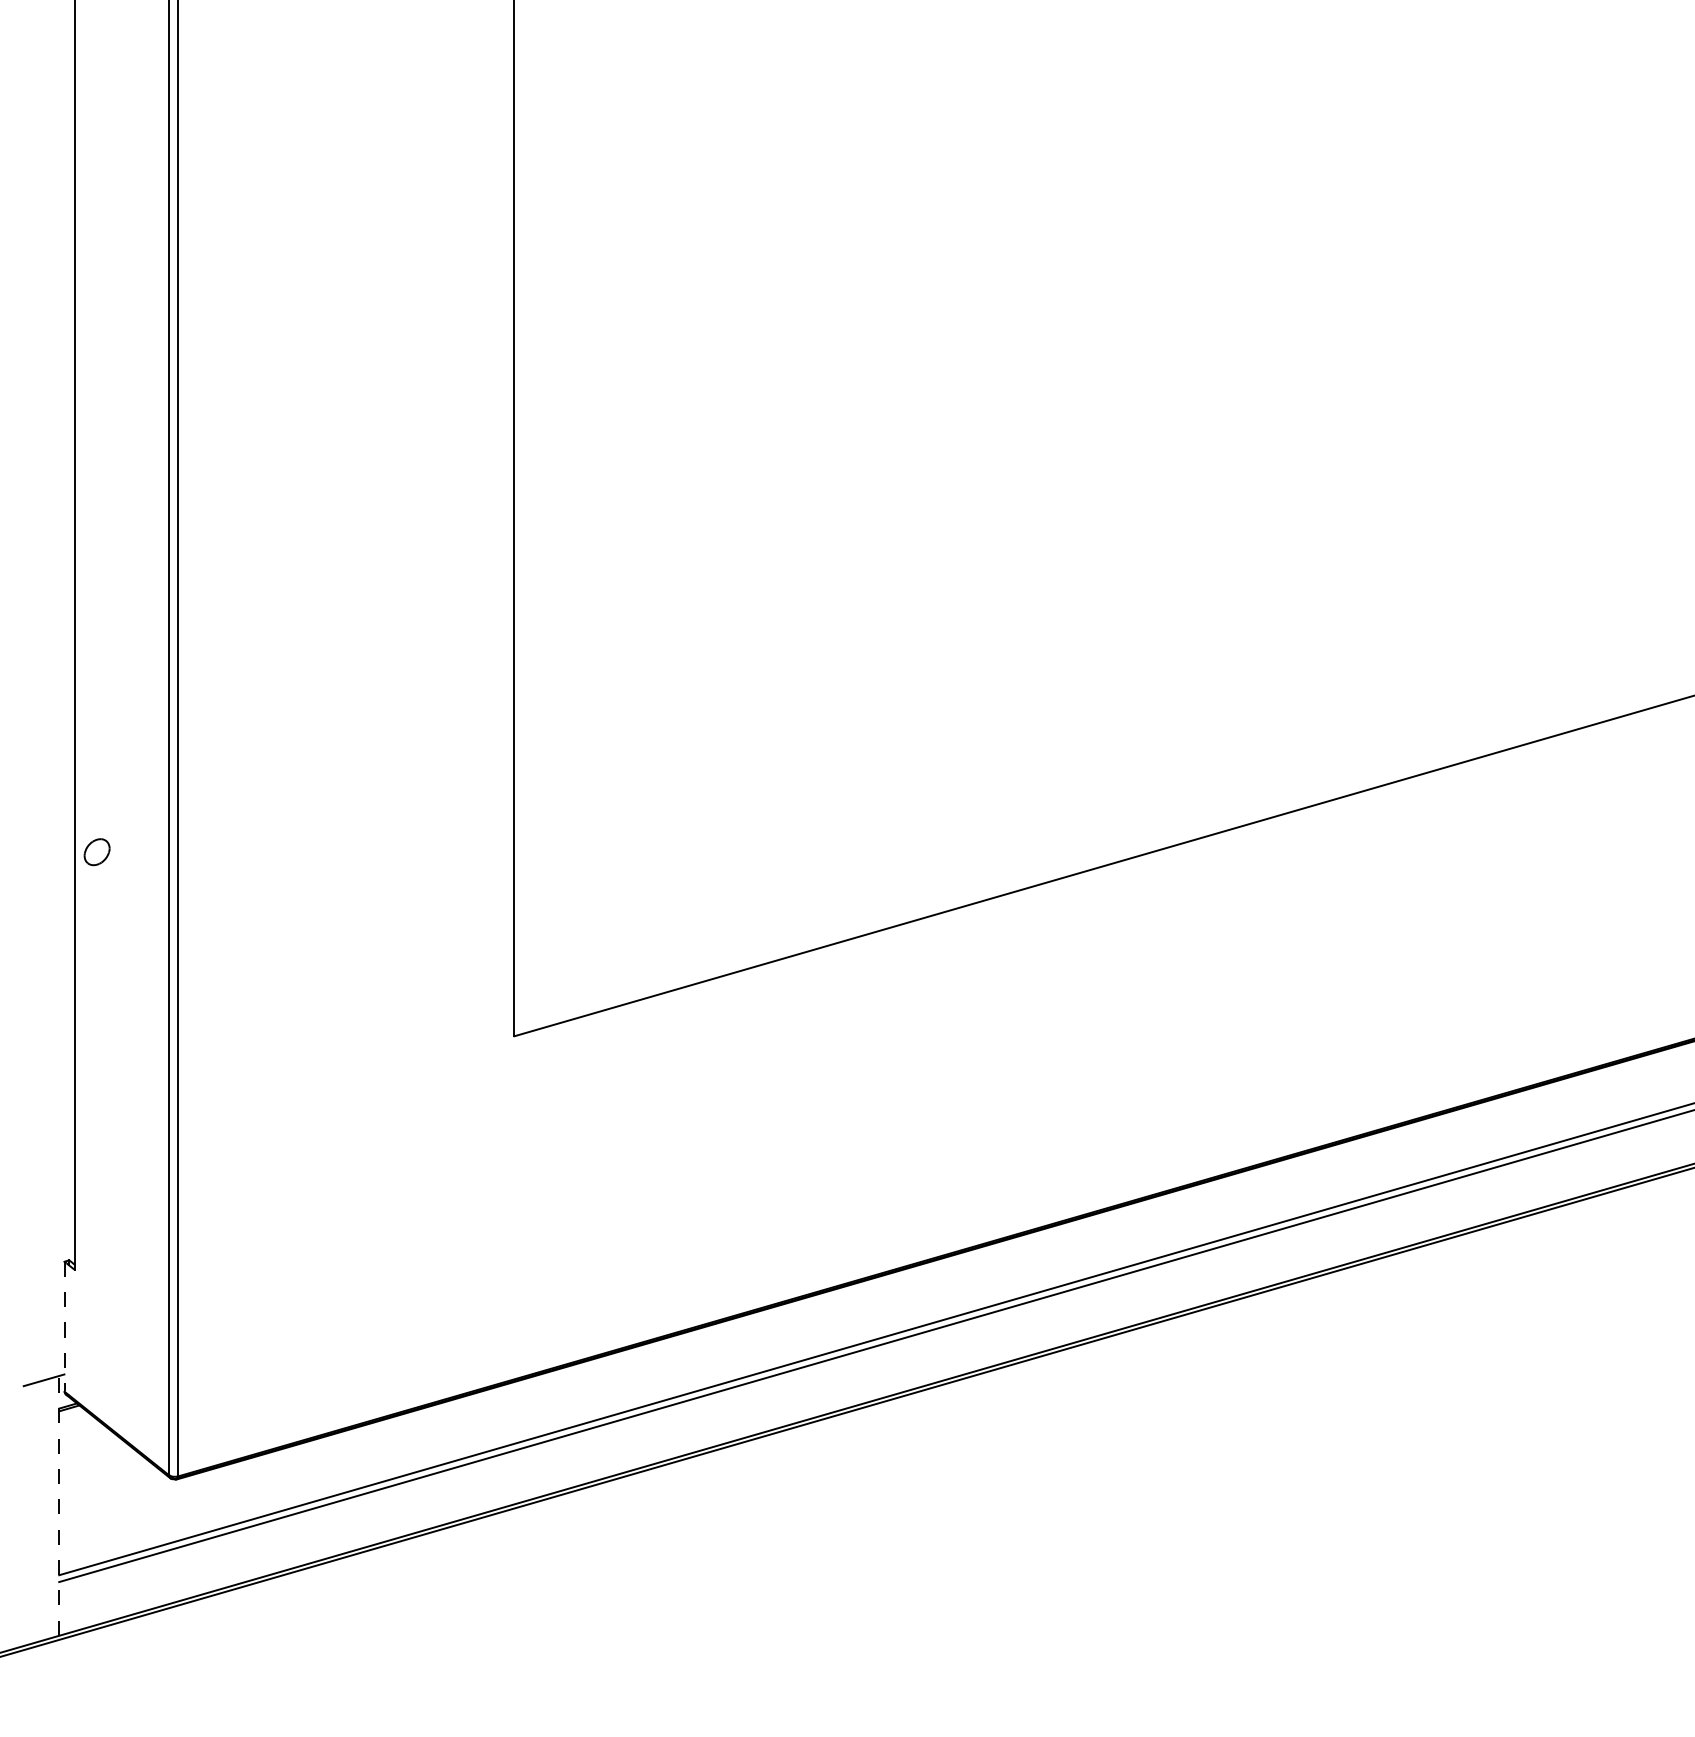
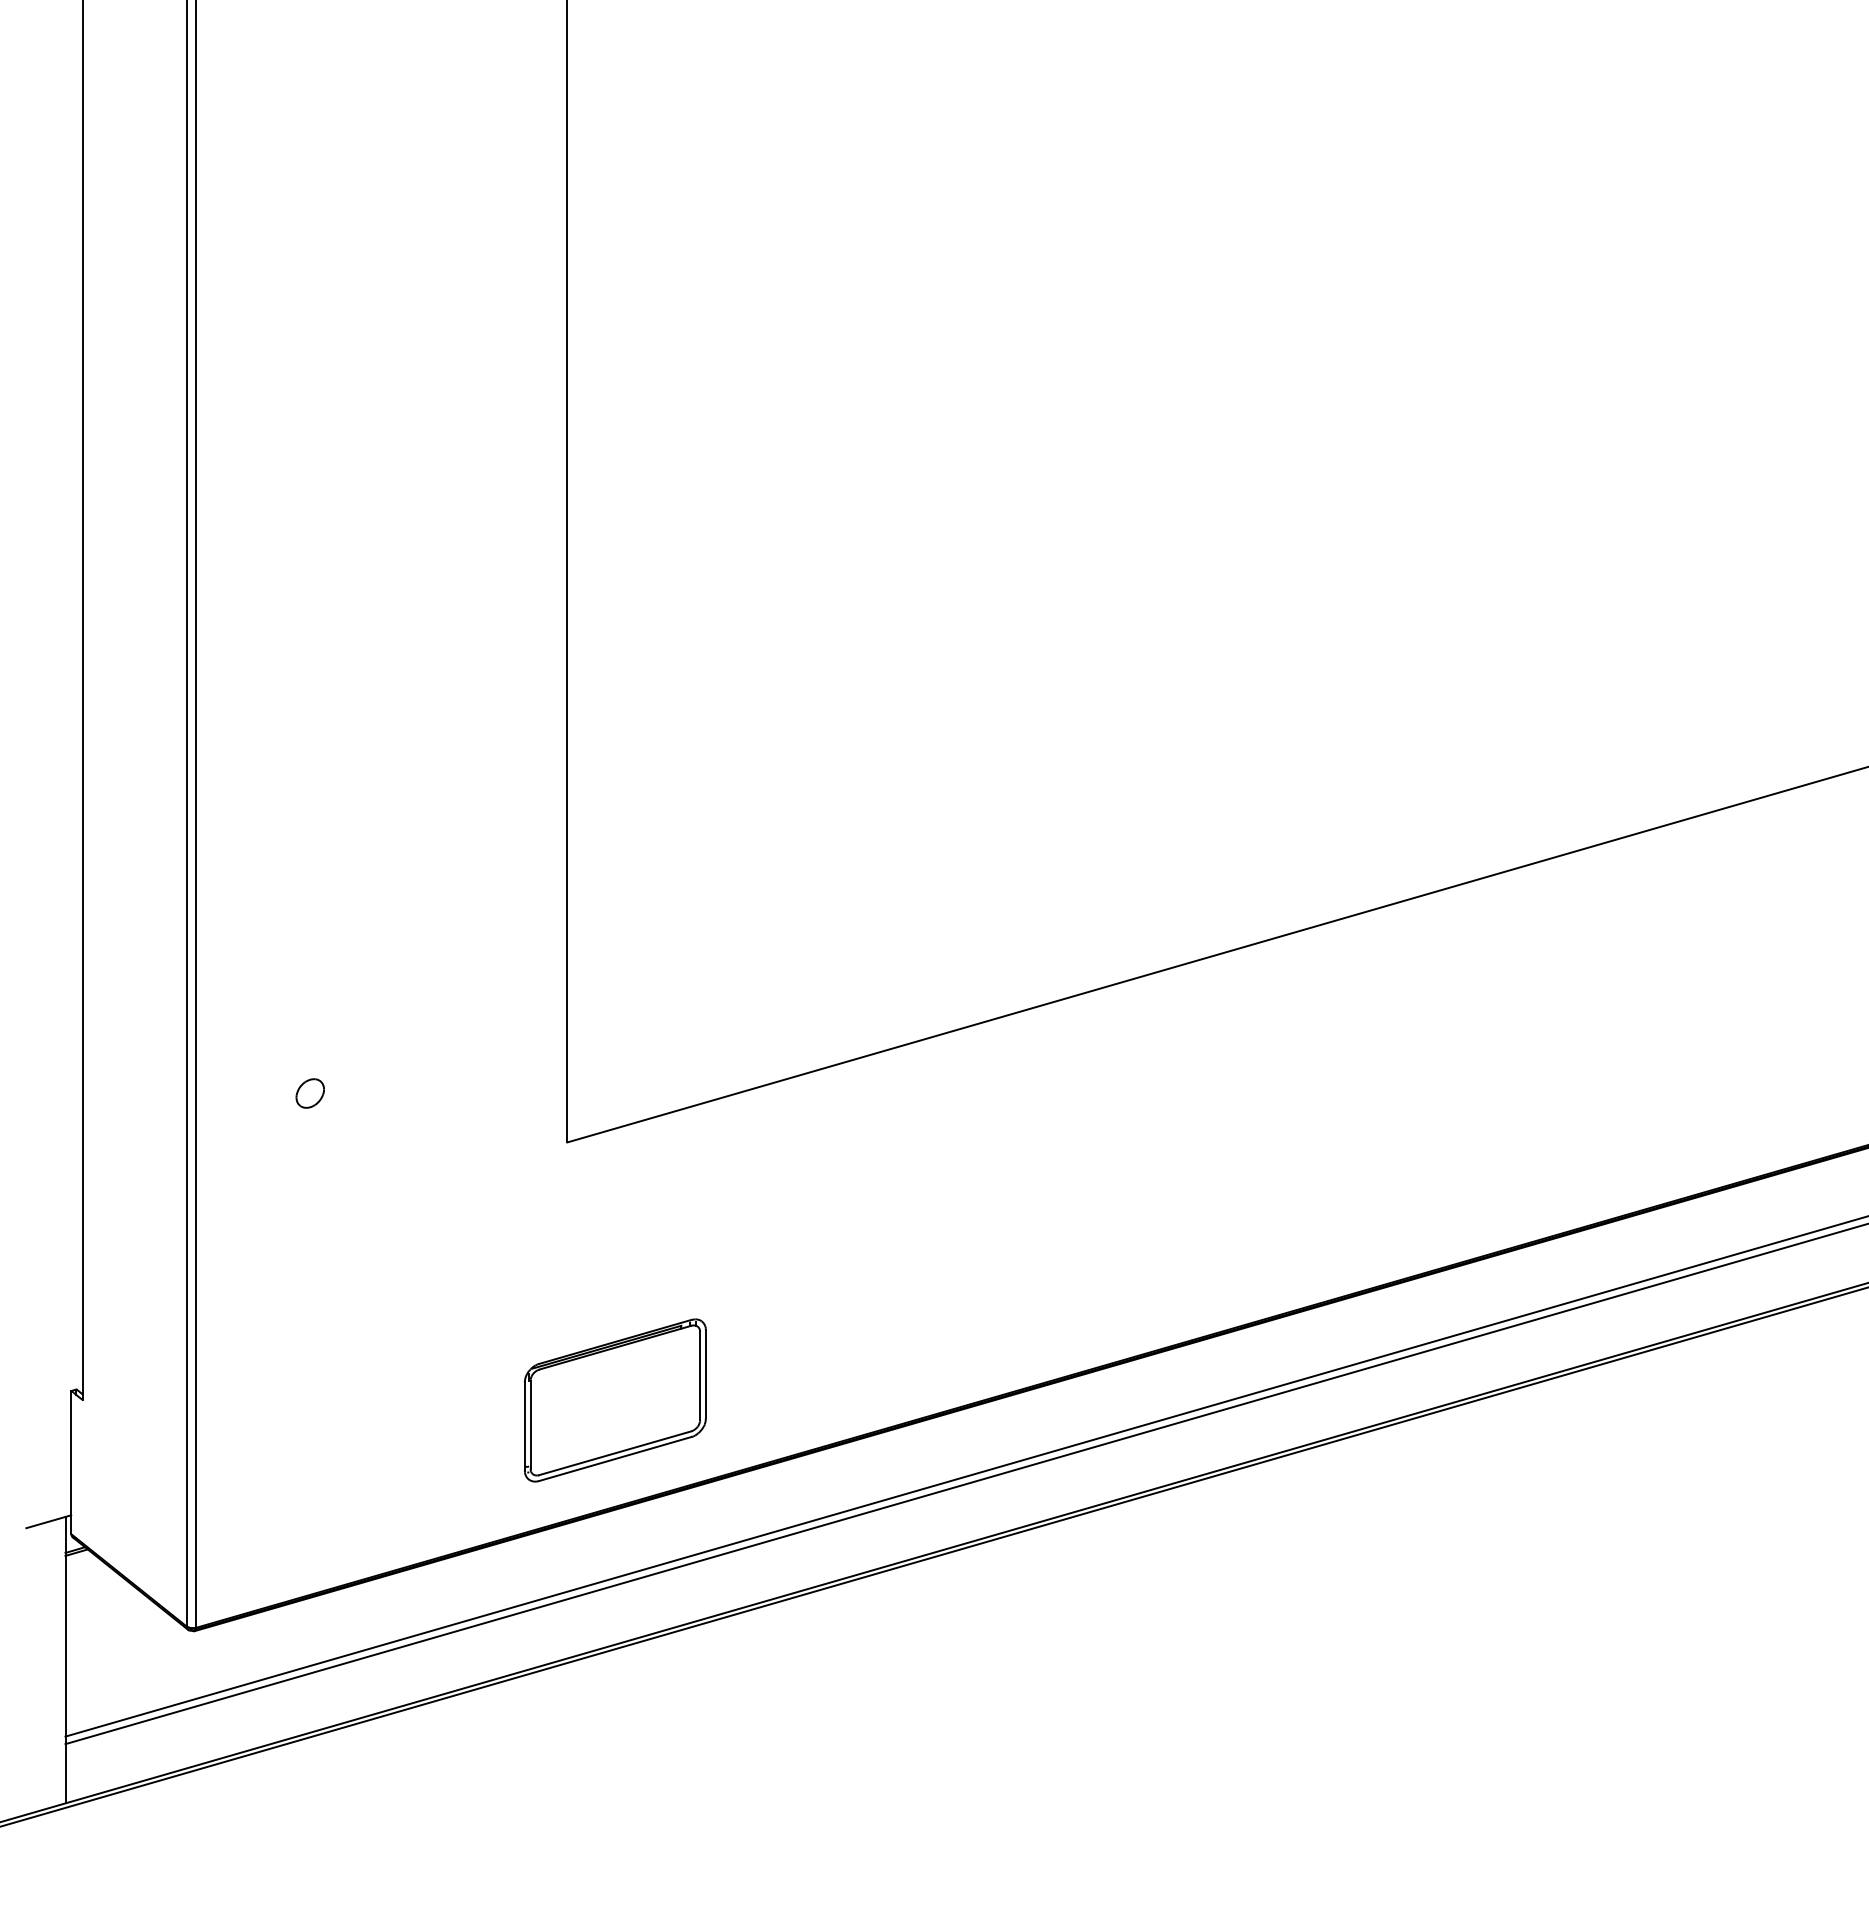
part: (96, 852) -> (309, 1093), moved
part: (558, 1270) -> (615, 1400), added
line: (64, 1326) -> (71, 1462), dashed -> solid
line: (59, 1505) -> (65, 1659), dashed -> solid

